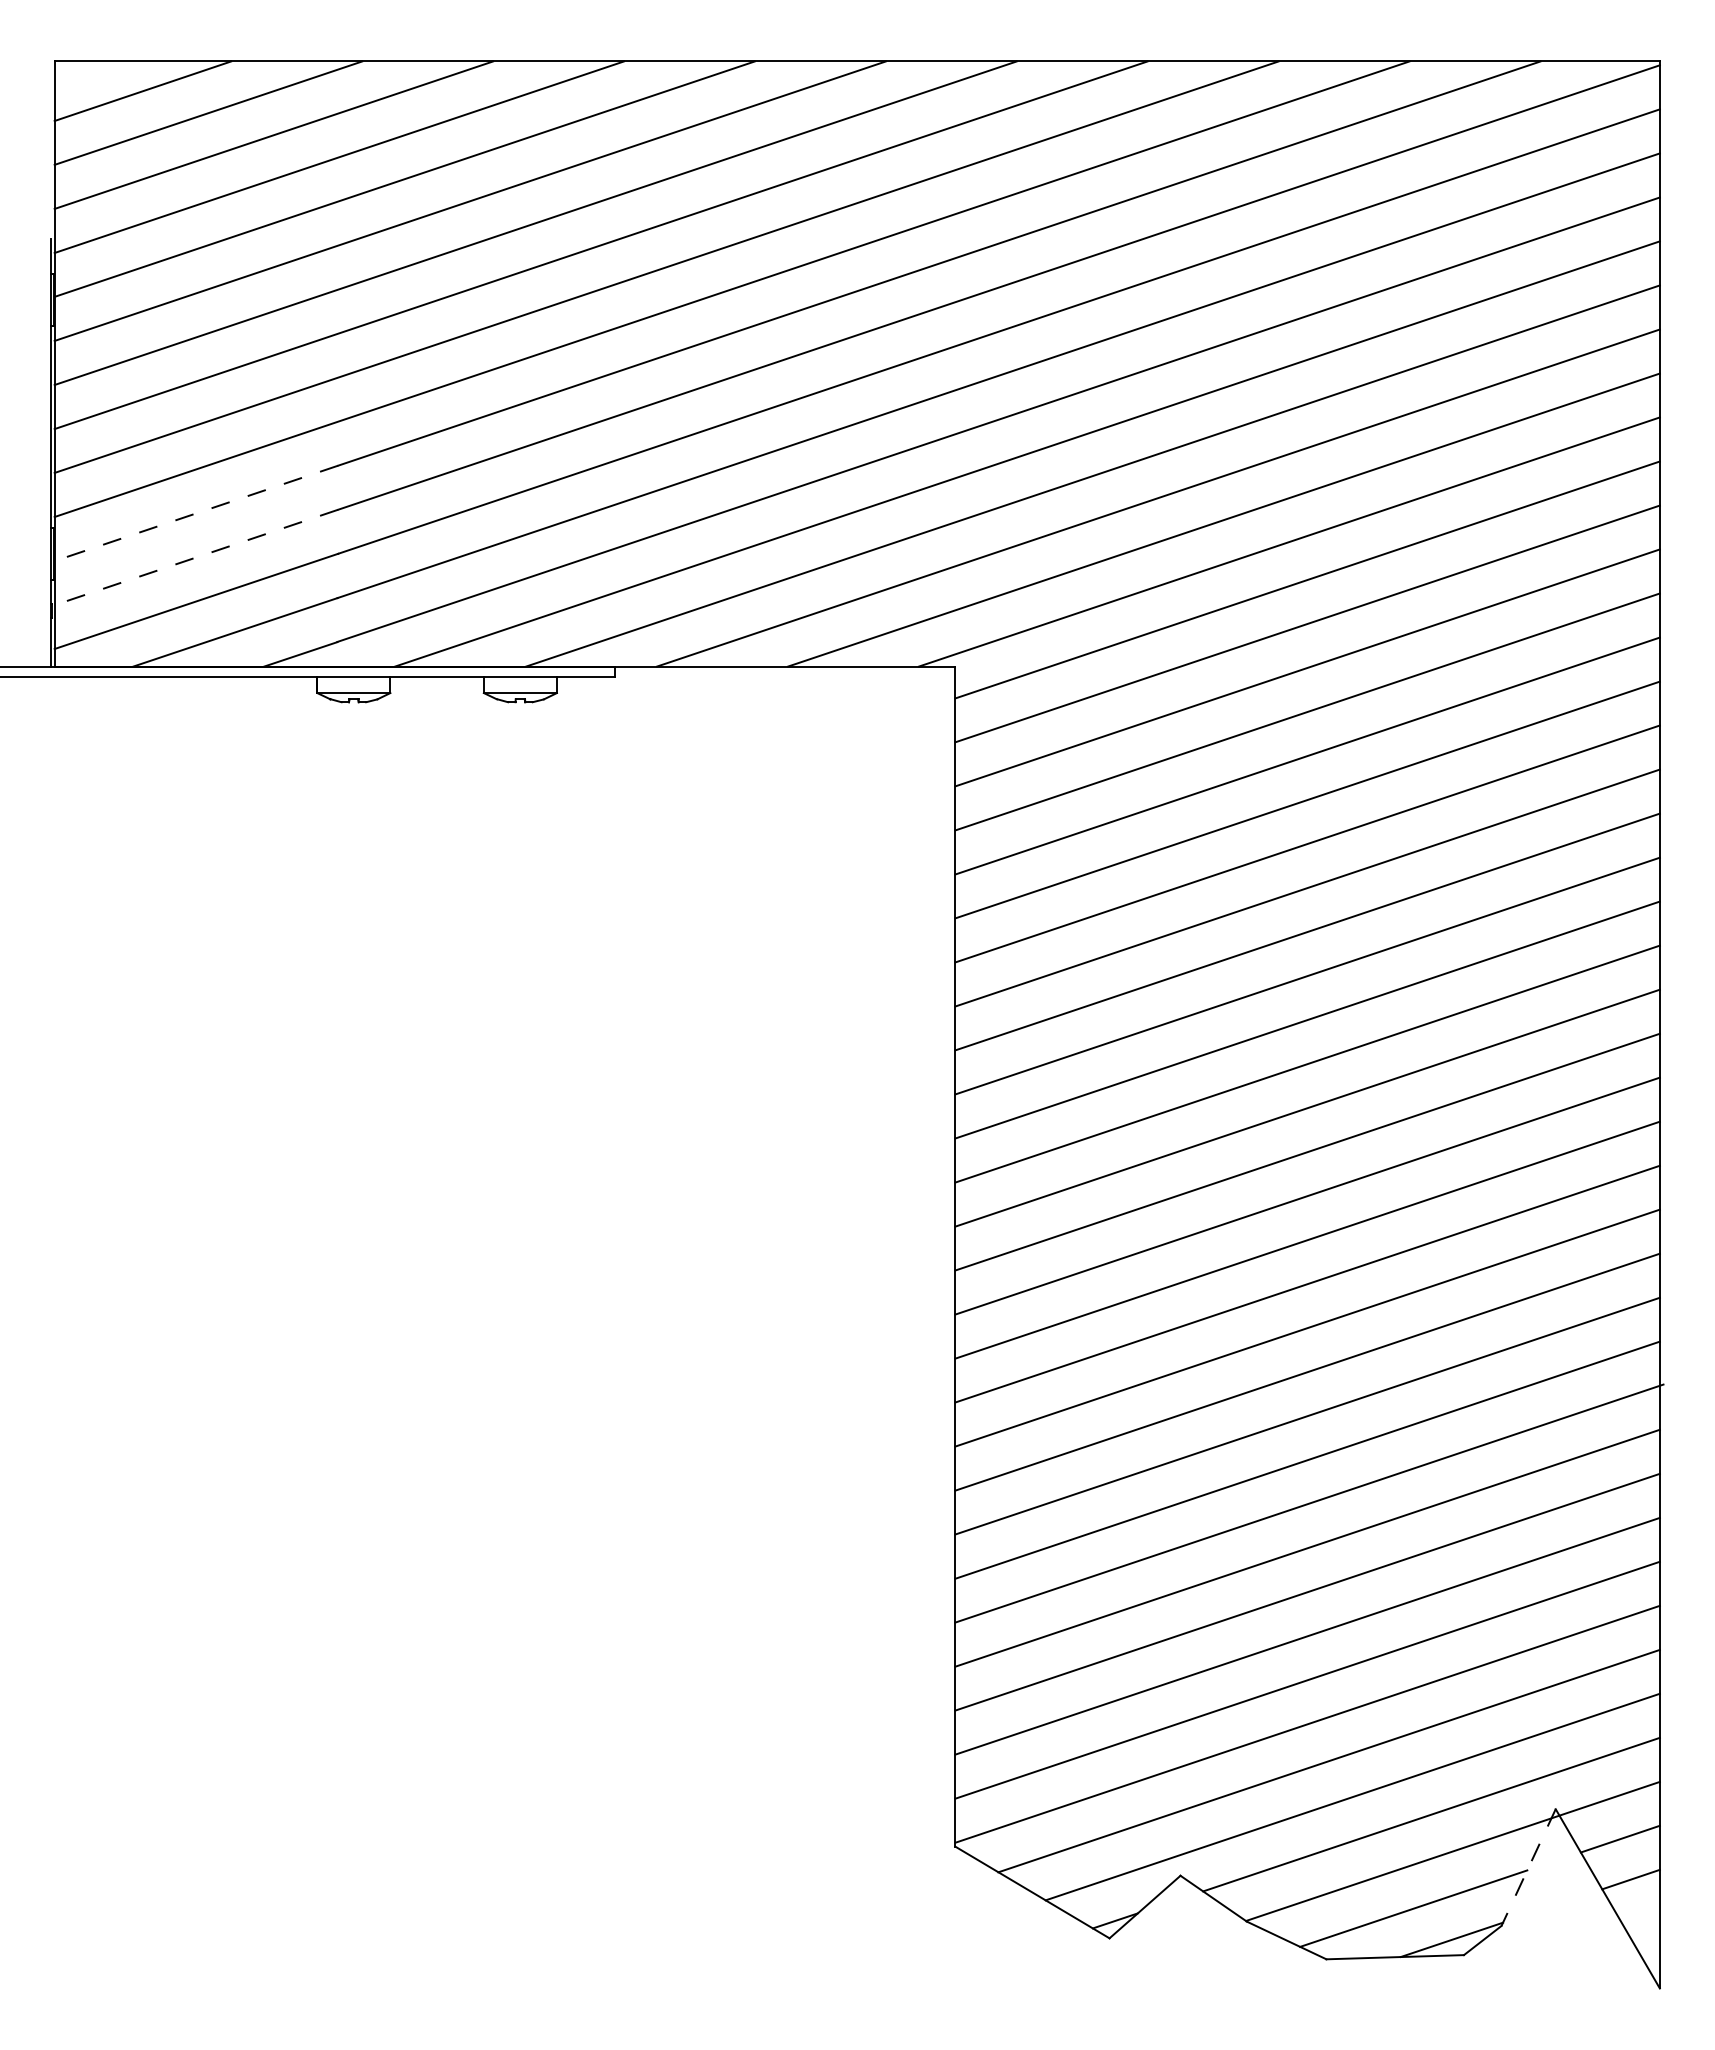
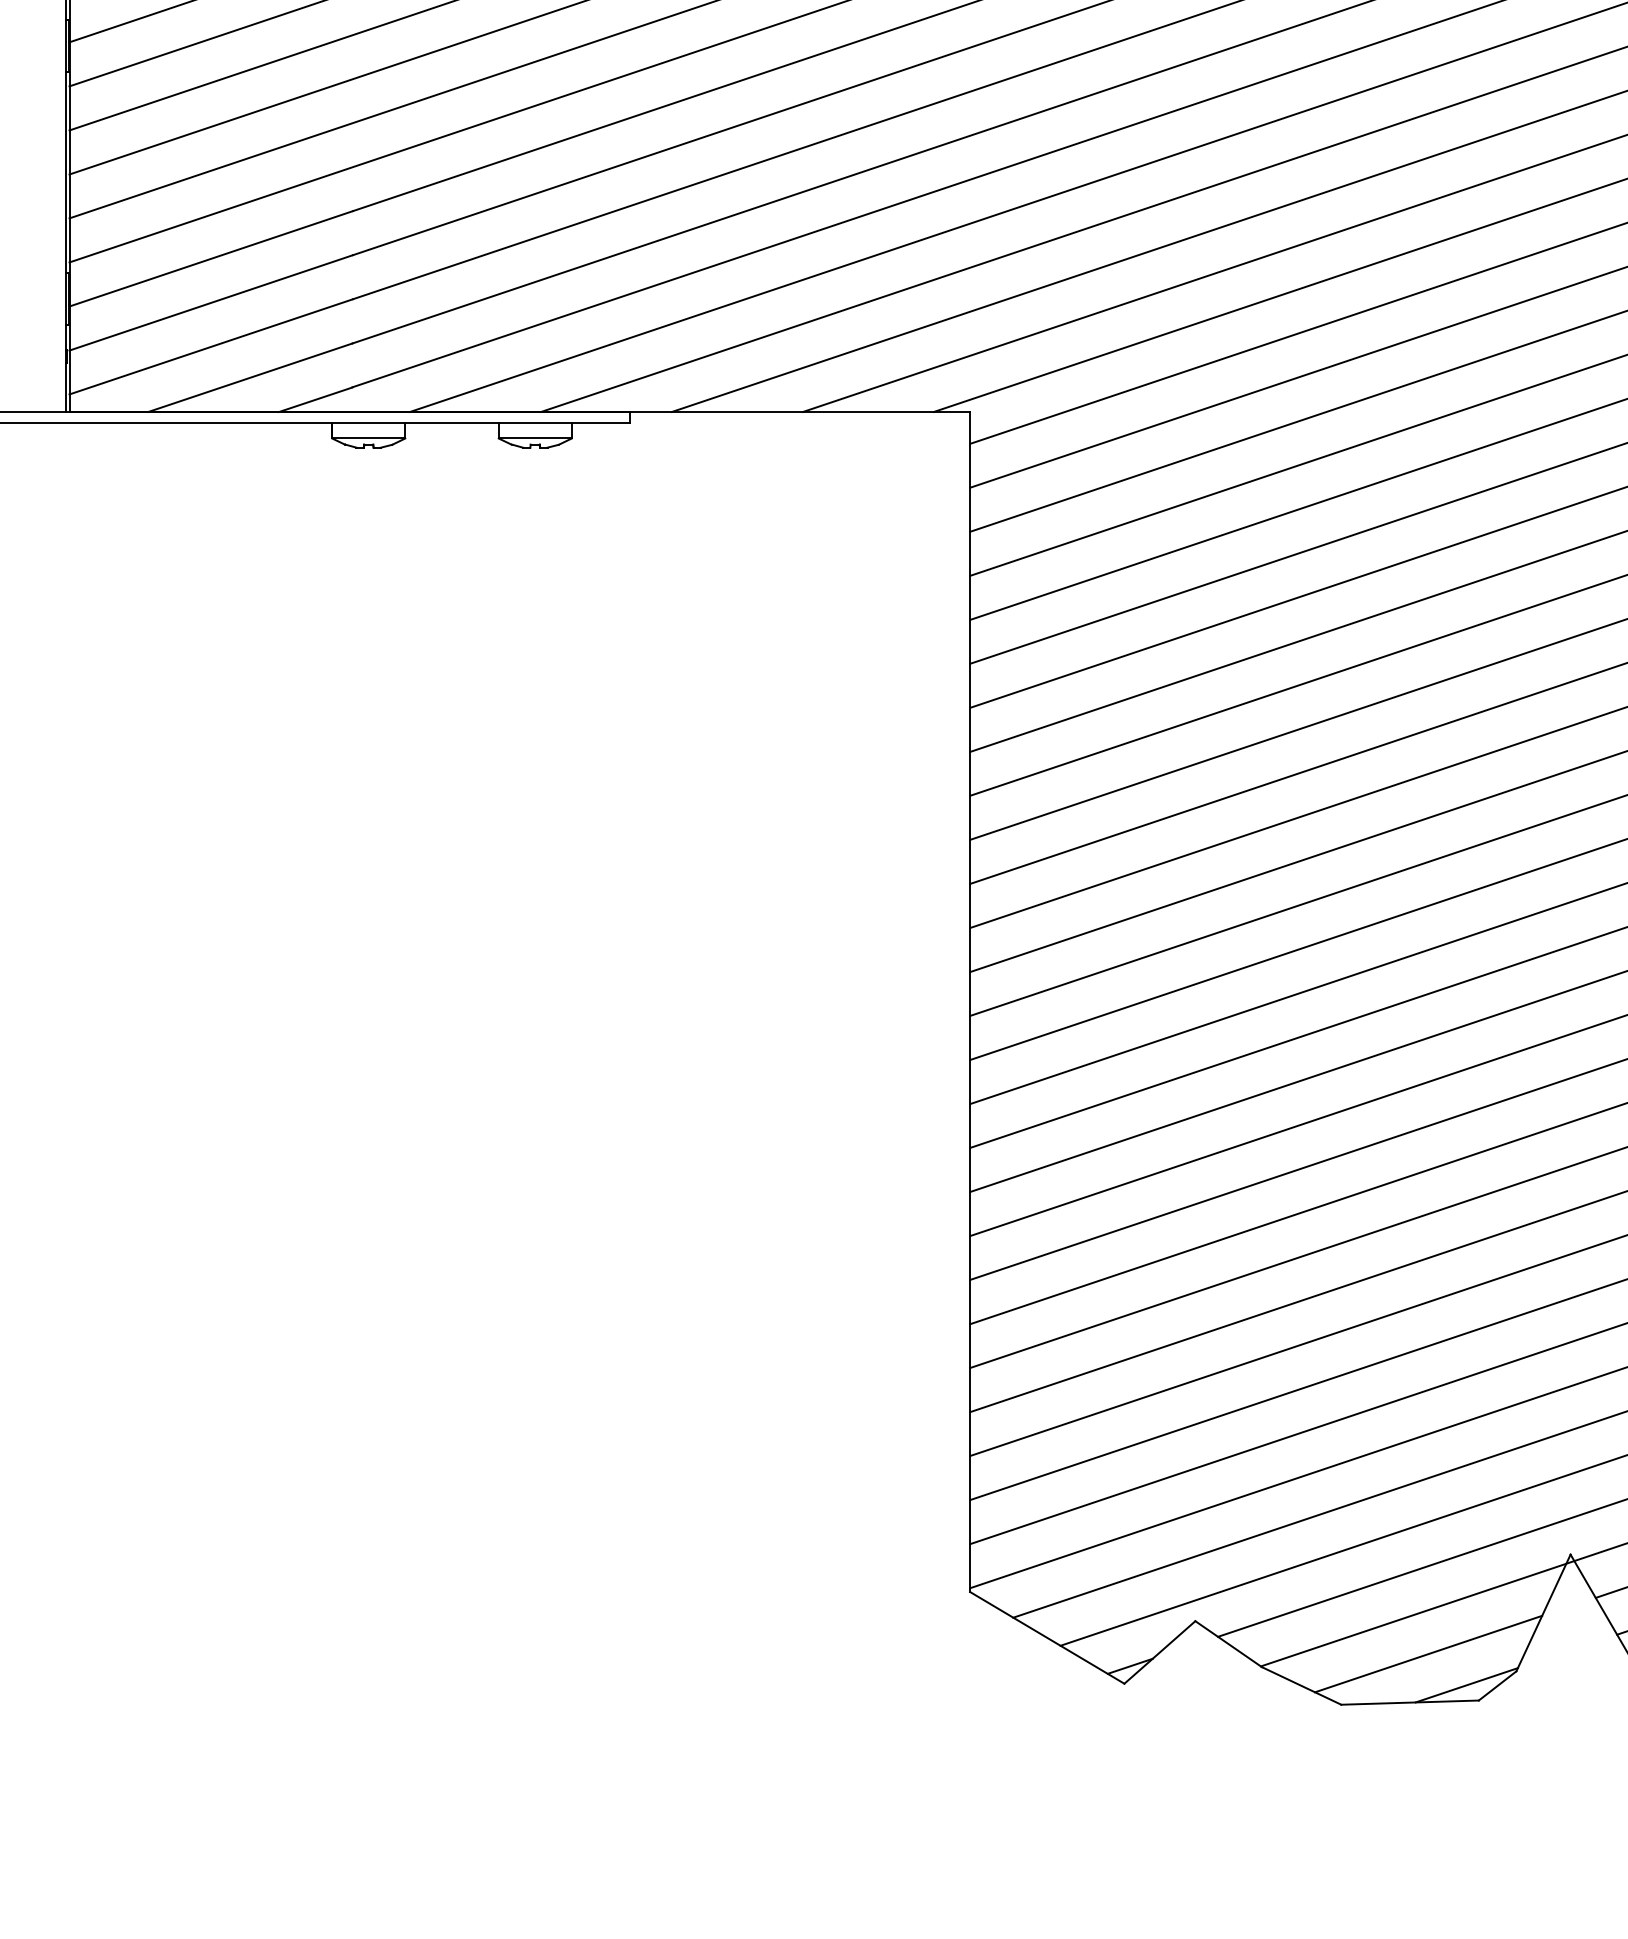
line: (196, 513) -> (211, 258), dashed -> solid
line: (196, 557) -> (211, 302), dashed -> solid
line: (1528, 1868) -> (1543, 1613), dashed -> solid

